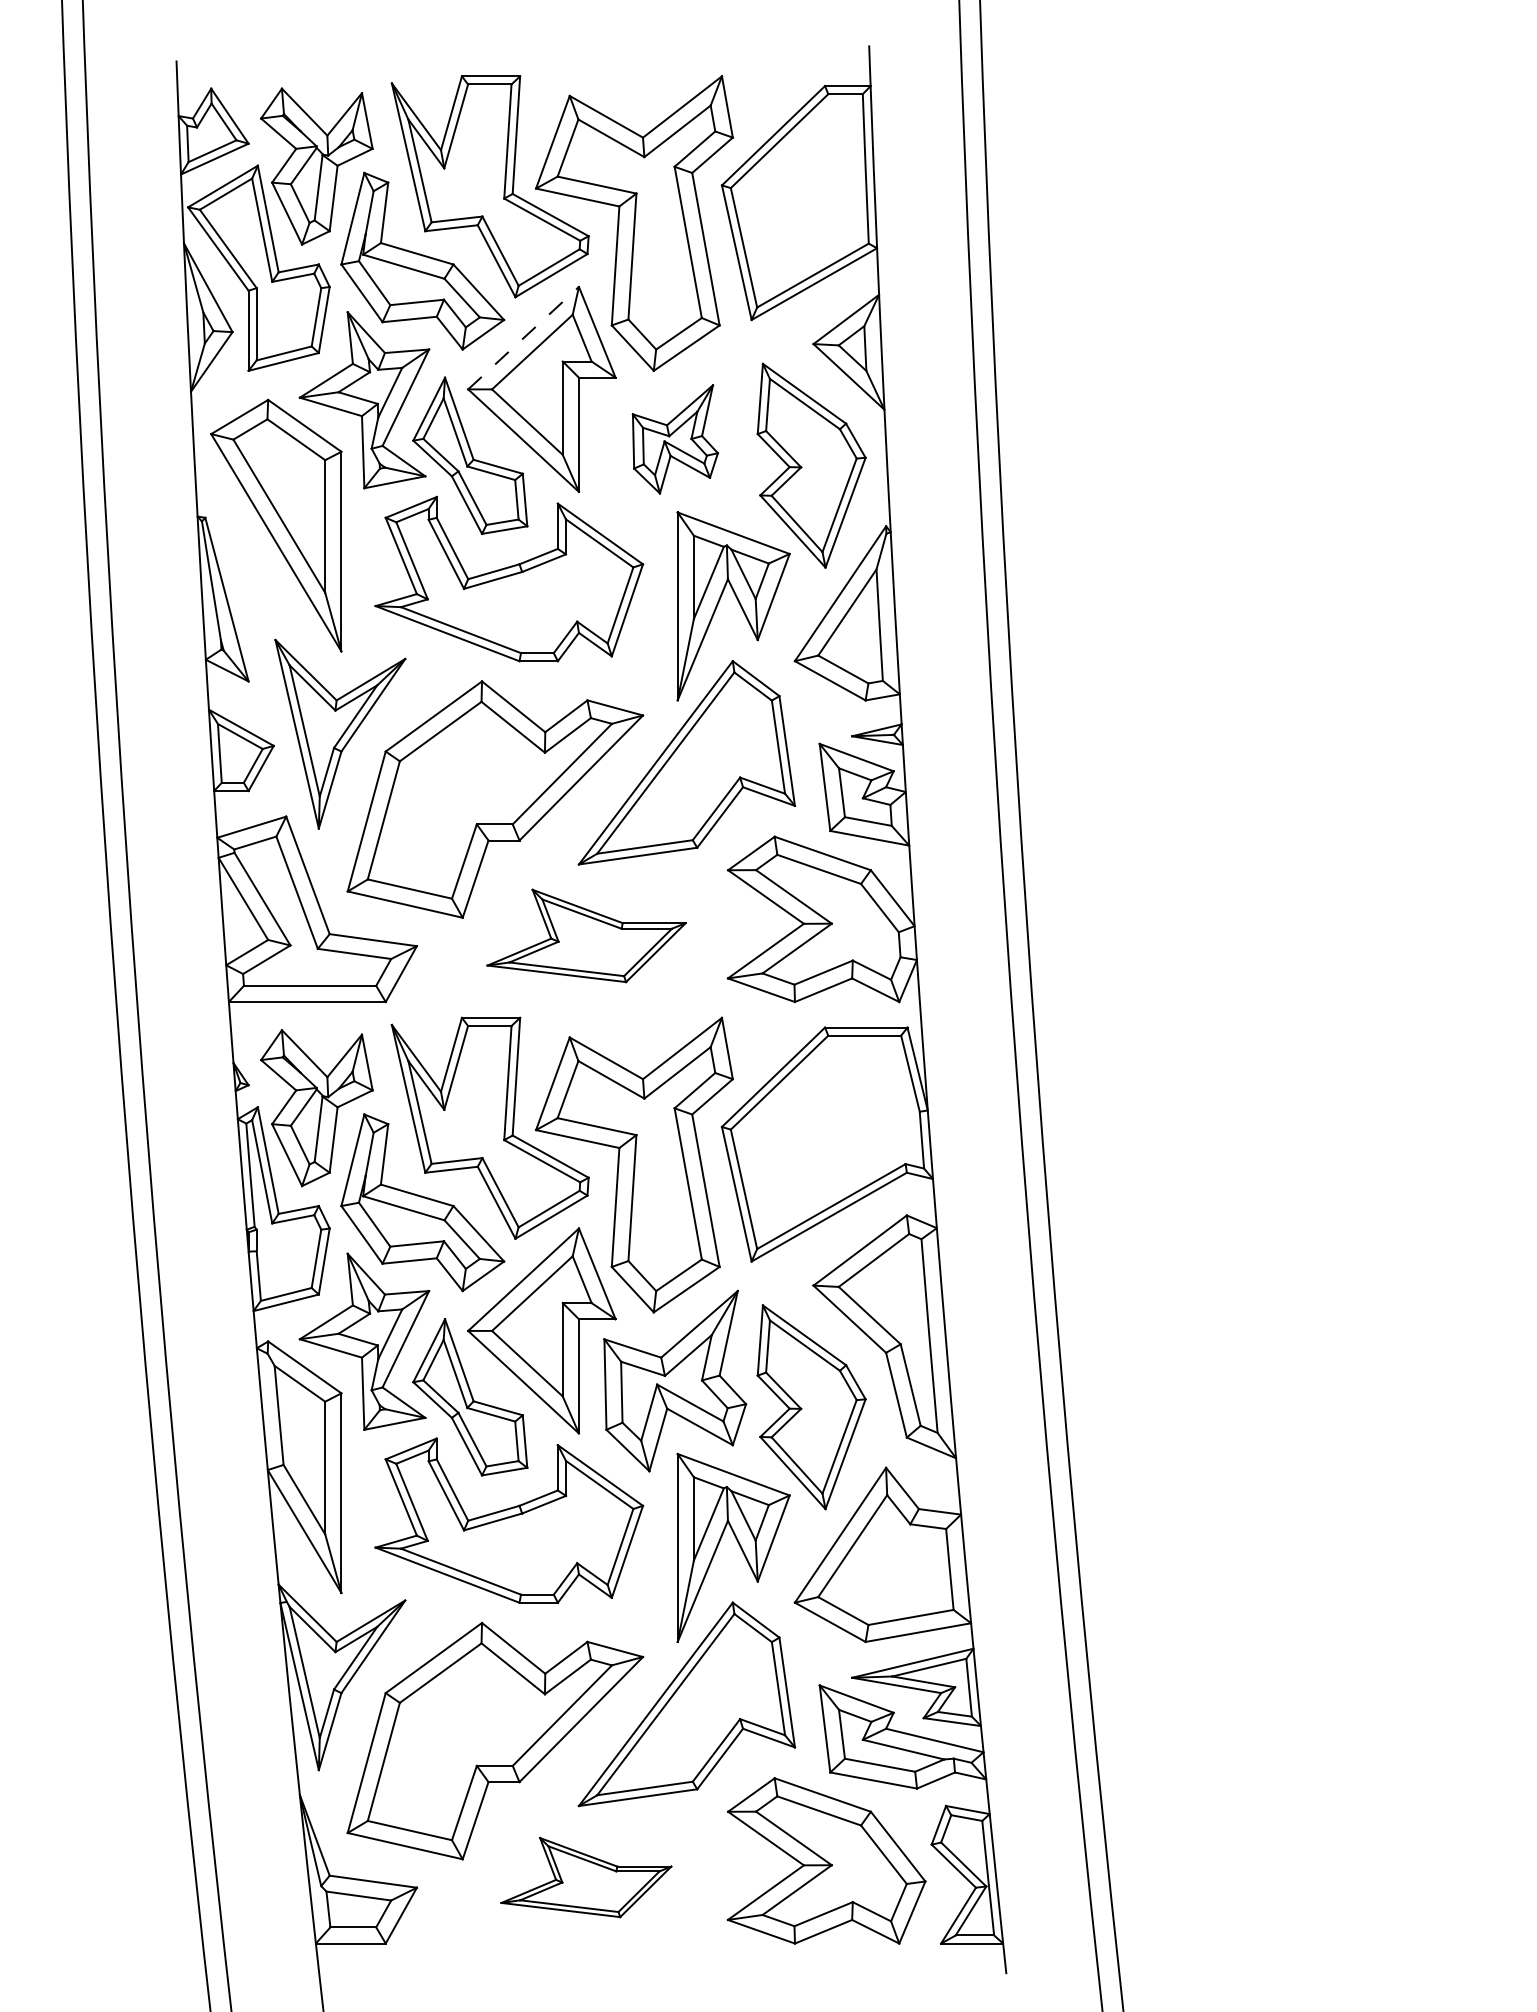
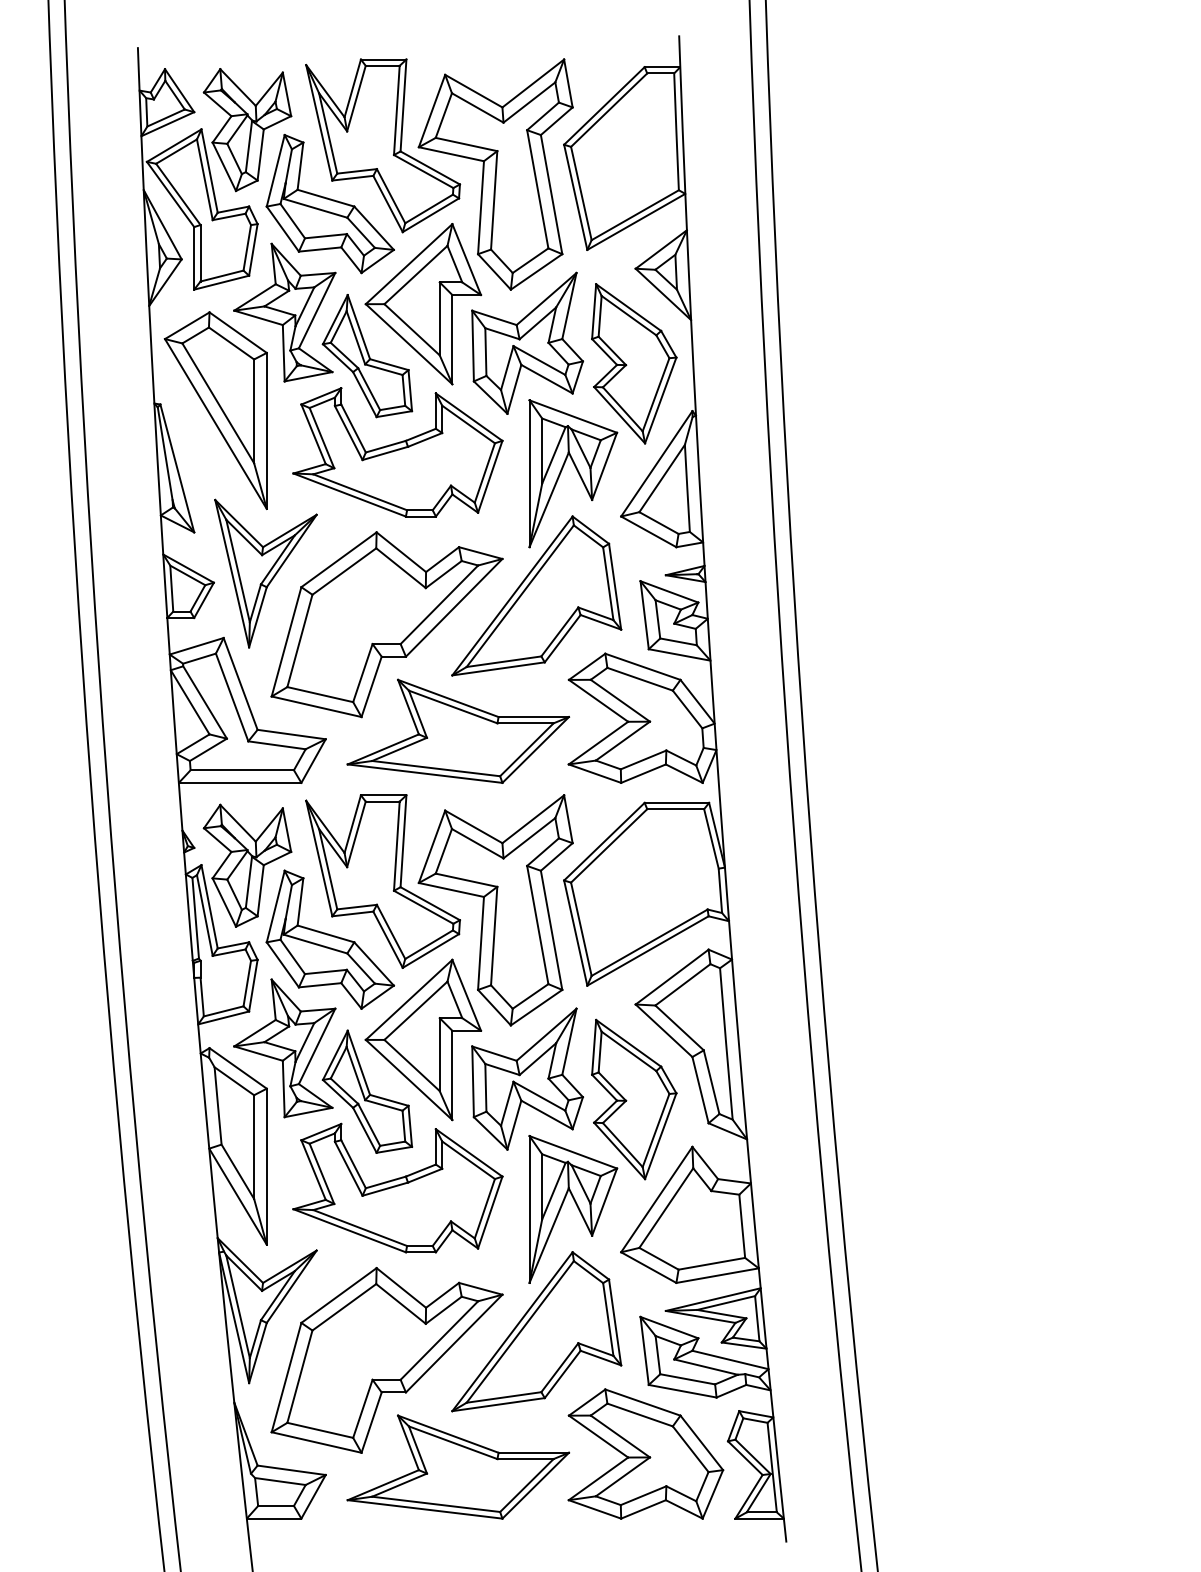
line: (524, 338) -> (409, 264), dashed -> solid
part: (675, 438) -> (527, 342), size x1.67
part: (586, 934) -> (458, 730), size x1.43
part: (585, 1876) -> (457, 1466), size x1.67

